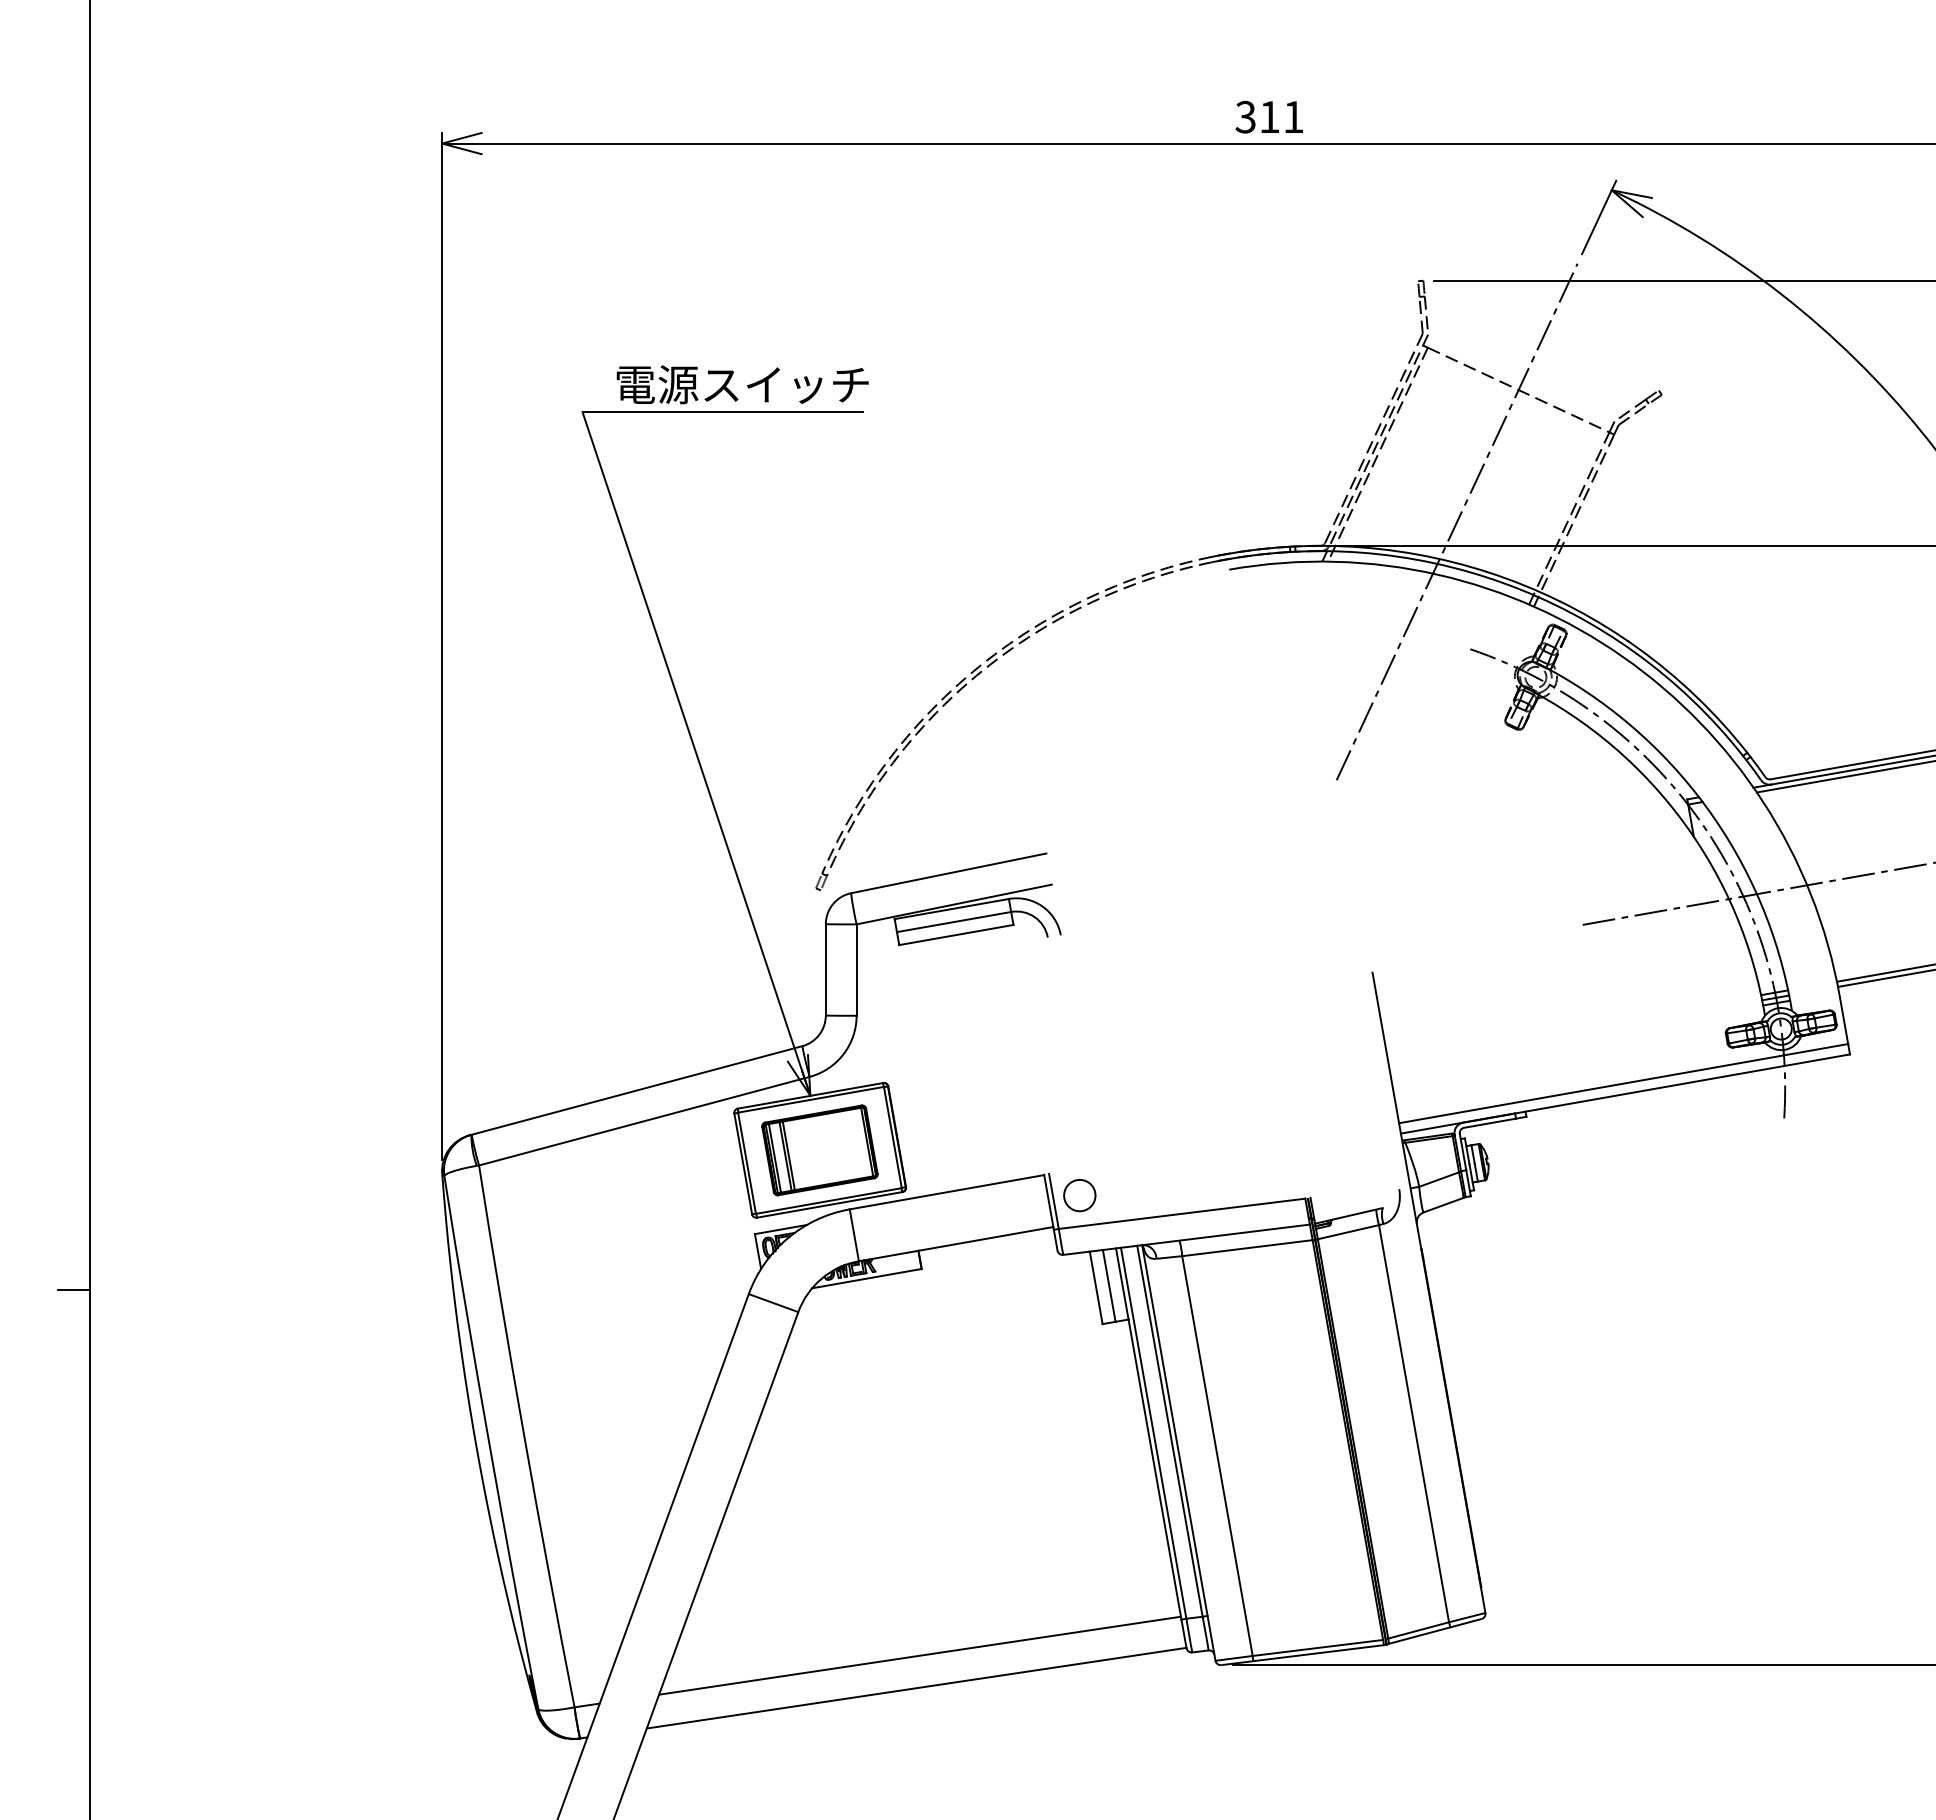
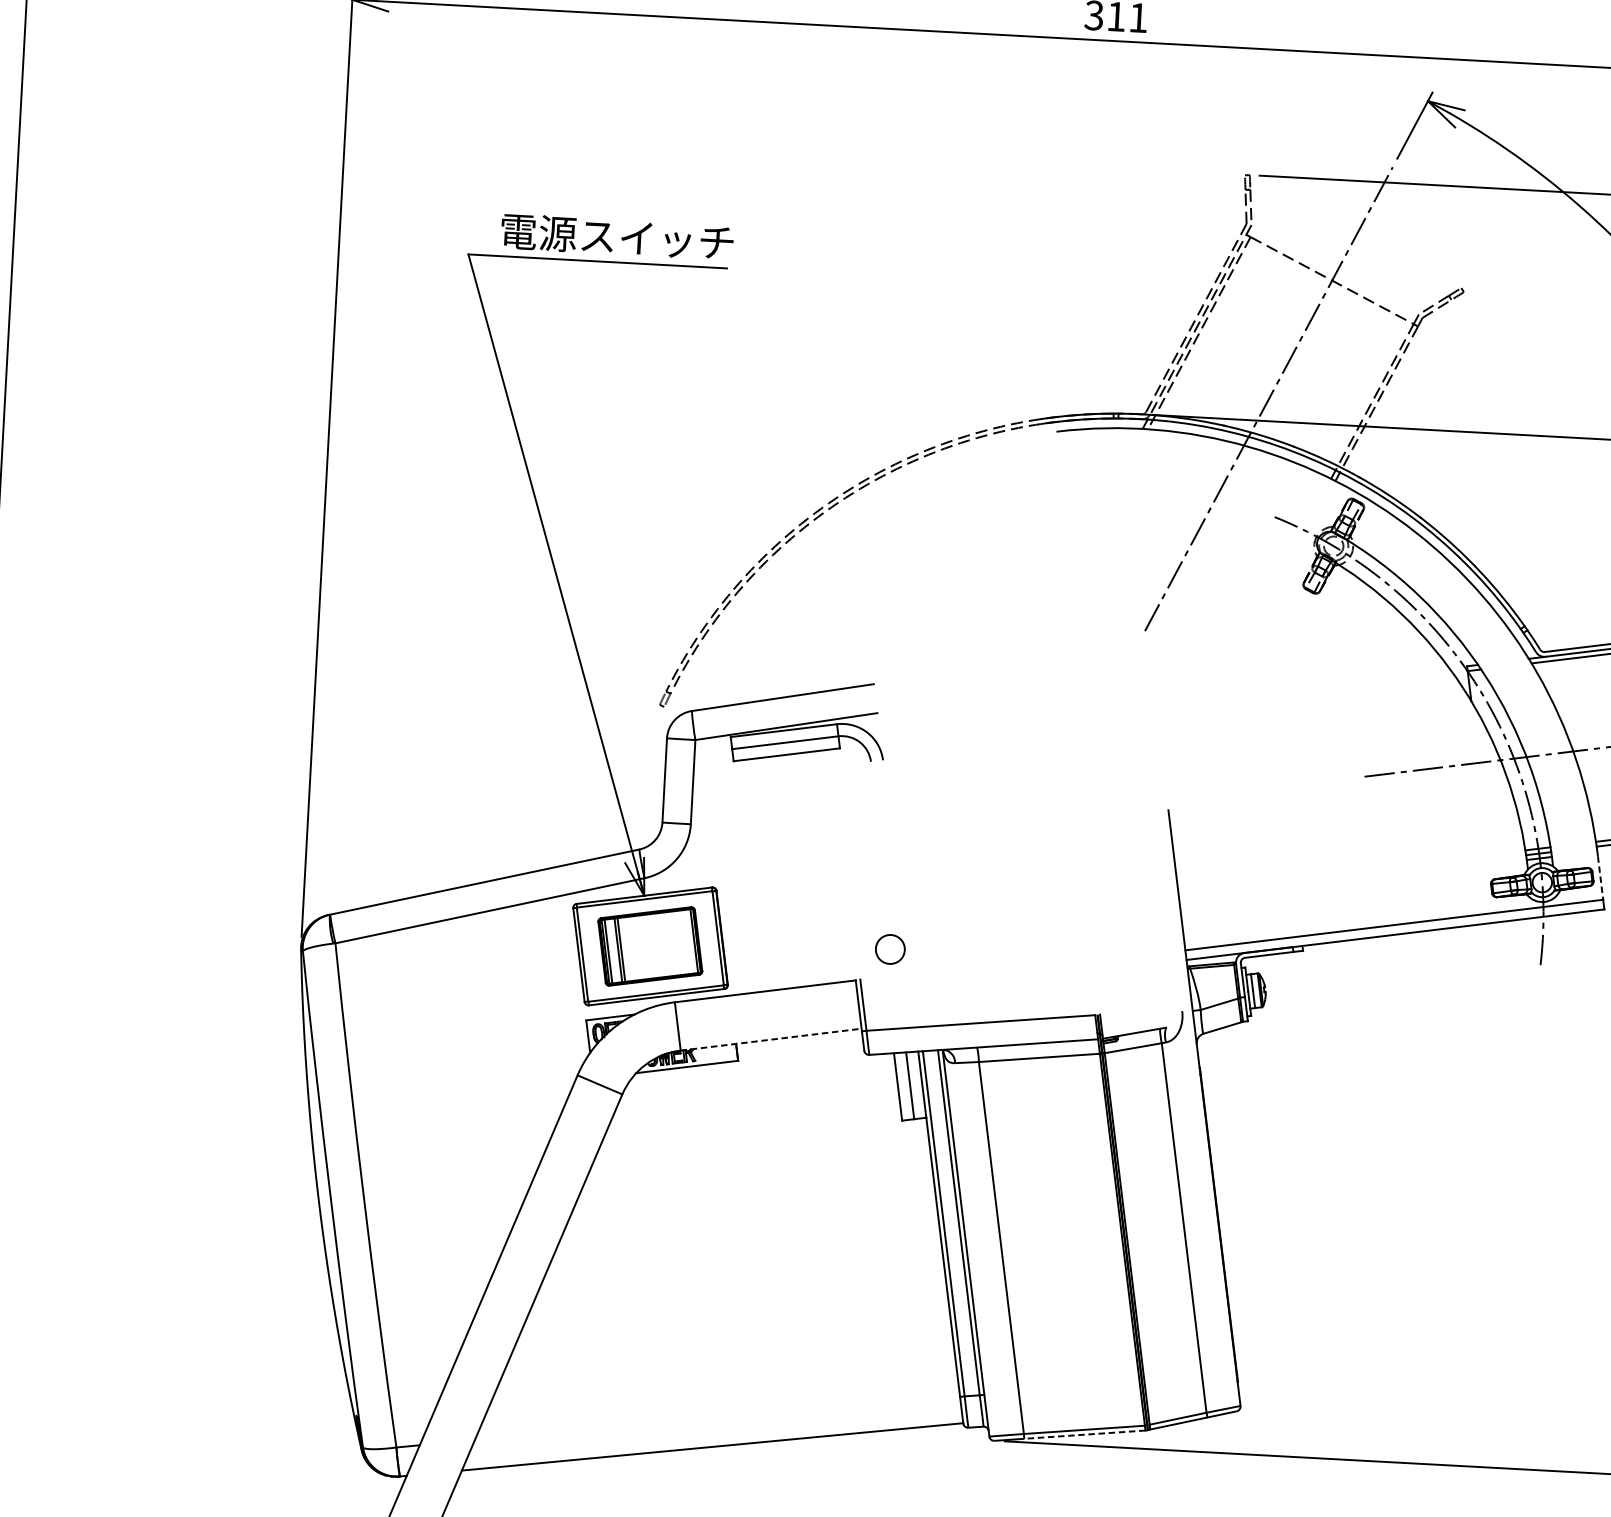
line: (1844, 1020) -> (1600, 877), solid -> dashed
part: (1079, 1195) -> (890, 949), moved
line: (956, 1244) -> (771, 1040), solid -> dashed
line: (1318, 1653) -> (1084, 1434), solid -> dashed
line: (919, 1655) -> (716, 1416), removed

